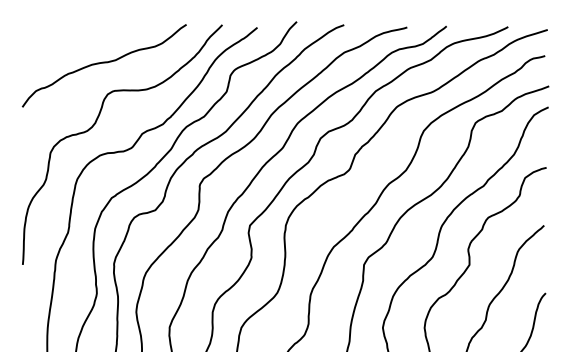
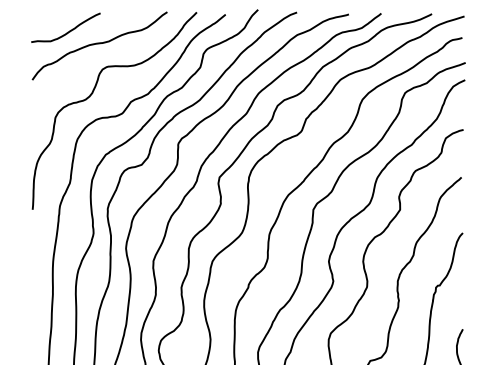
curve: (67, 46) -> (69, 30), added

